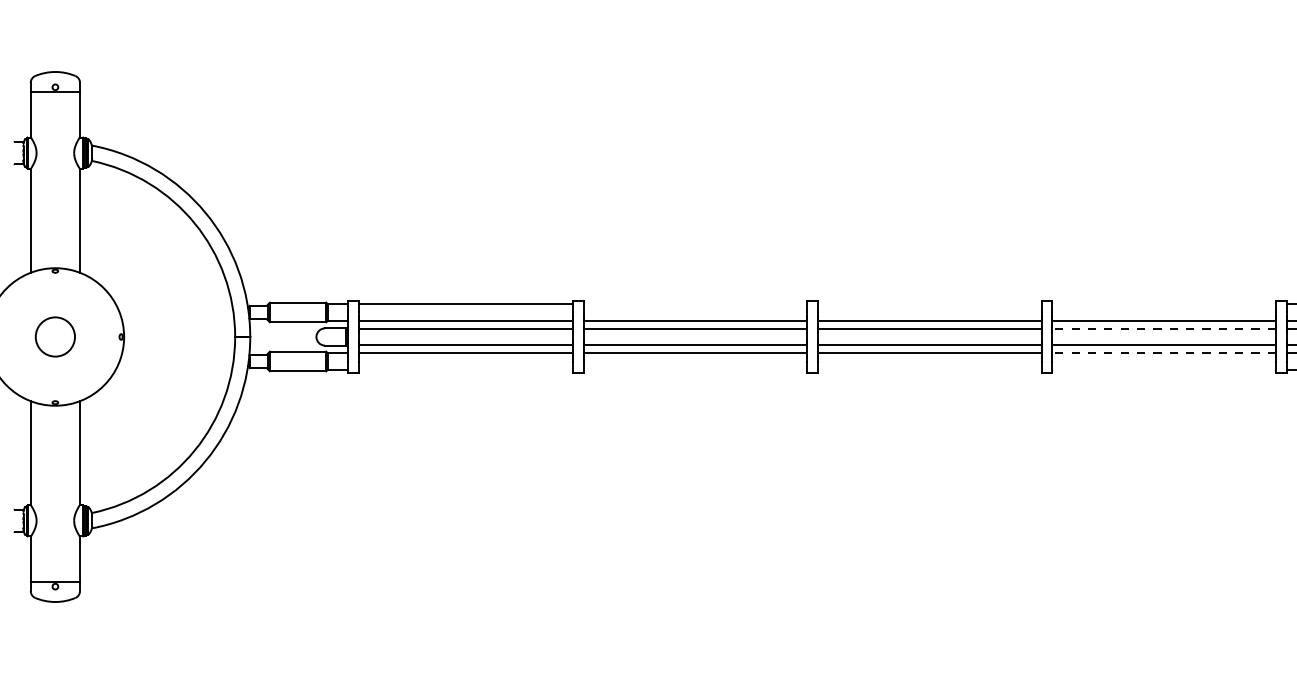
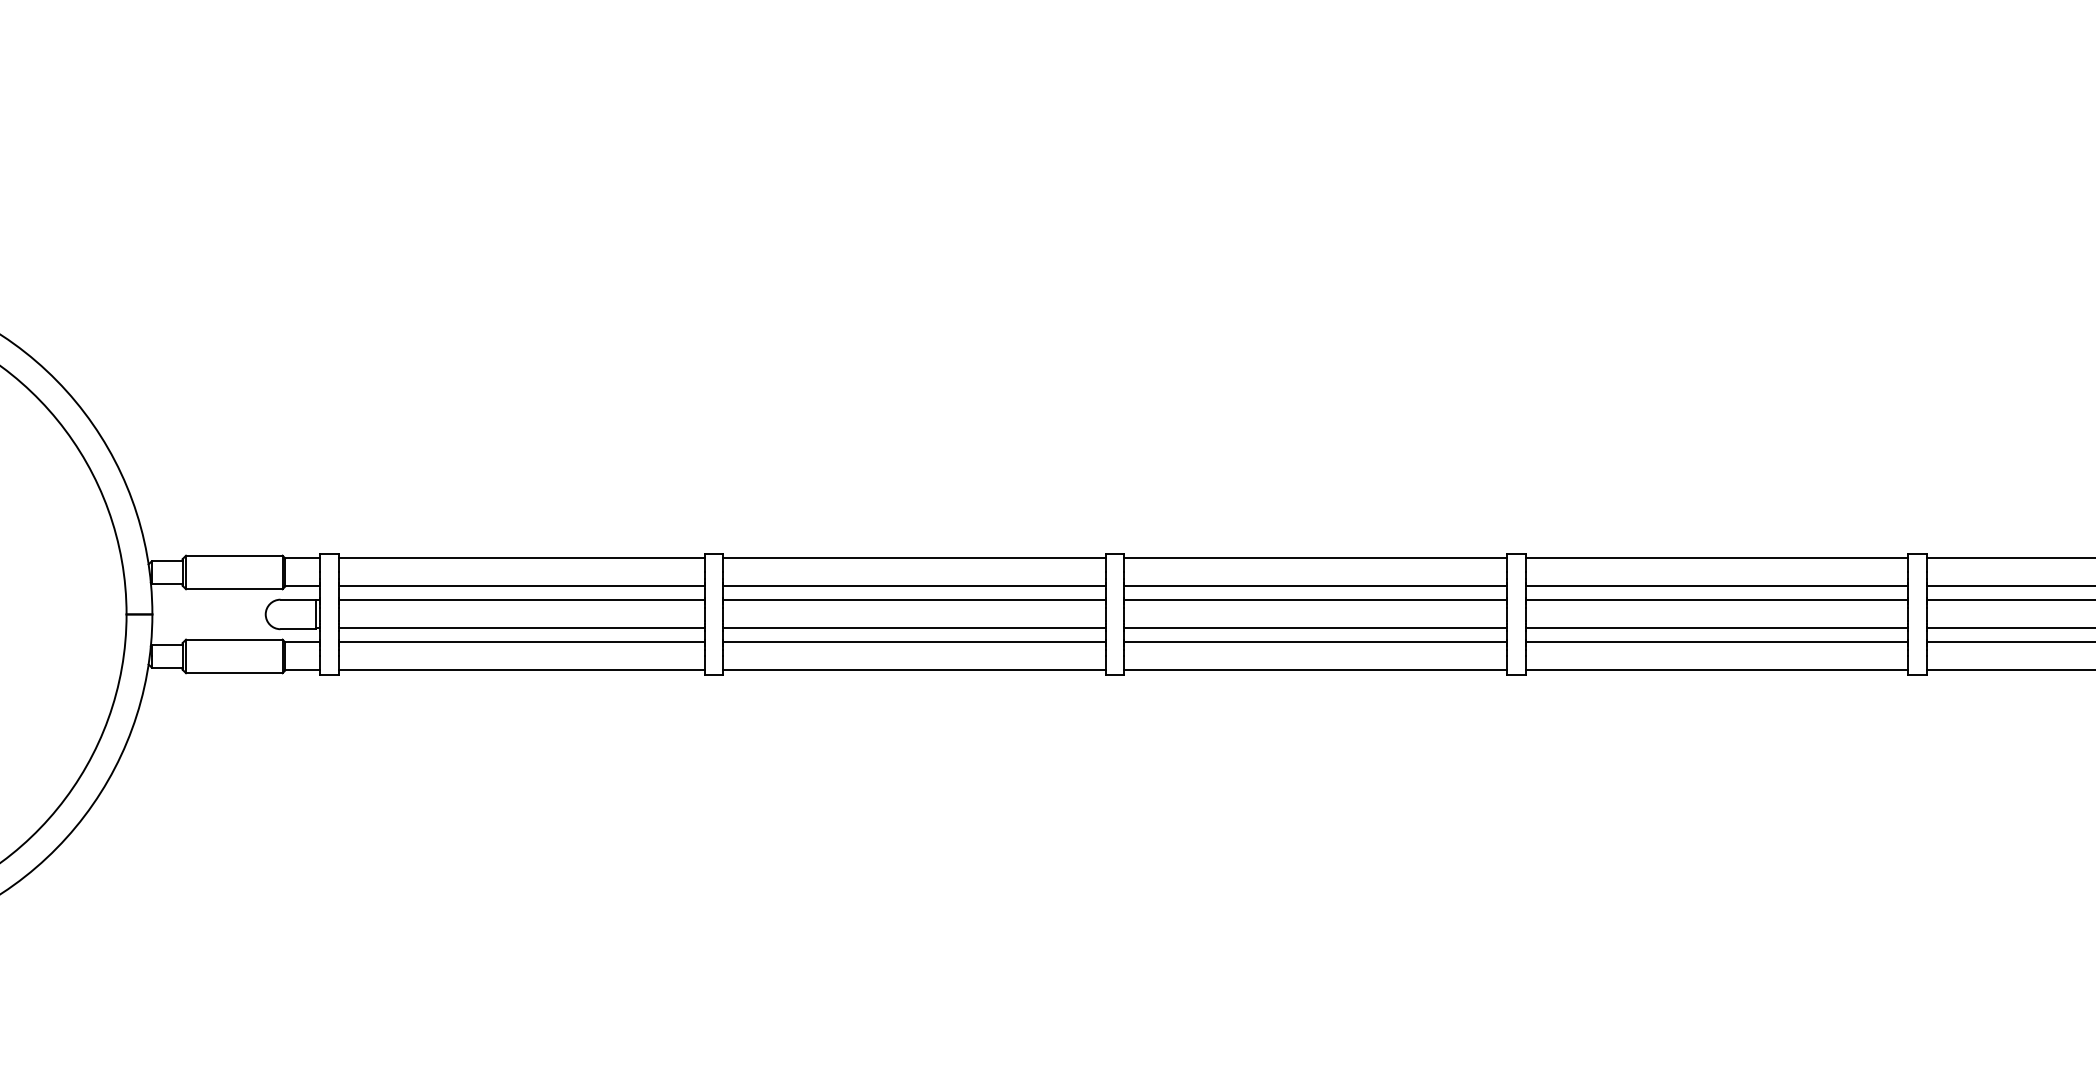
line: (695, 304) -> (914, 558), added
line: (929, 304) -> (1315, 558), added
line: (1163, 304) -> (1715, 558), added
line: (1164, 328) -> (1717, 599), dashed -> solid
line: (1164, 353) -> (1717, 642), dashed -> solid
line: (465, 369) -> (520, 670), added
line: (695, 369) -> (914, 670), added
line: (929, 369) -> (1315, 670), added
line: (1163, 369) -> (1715, 670), added

